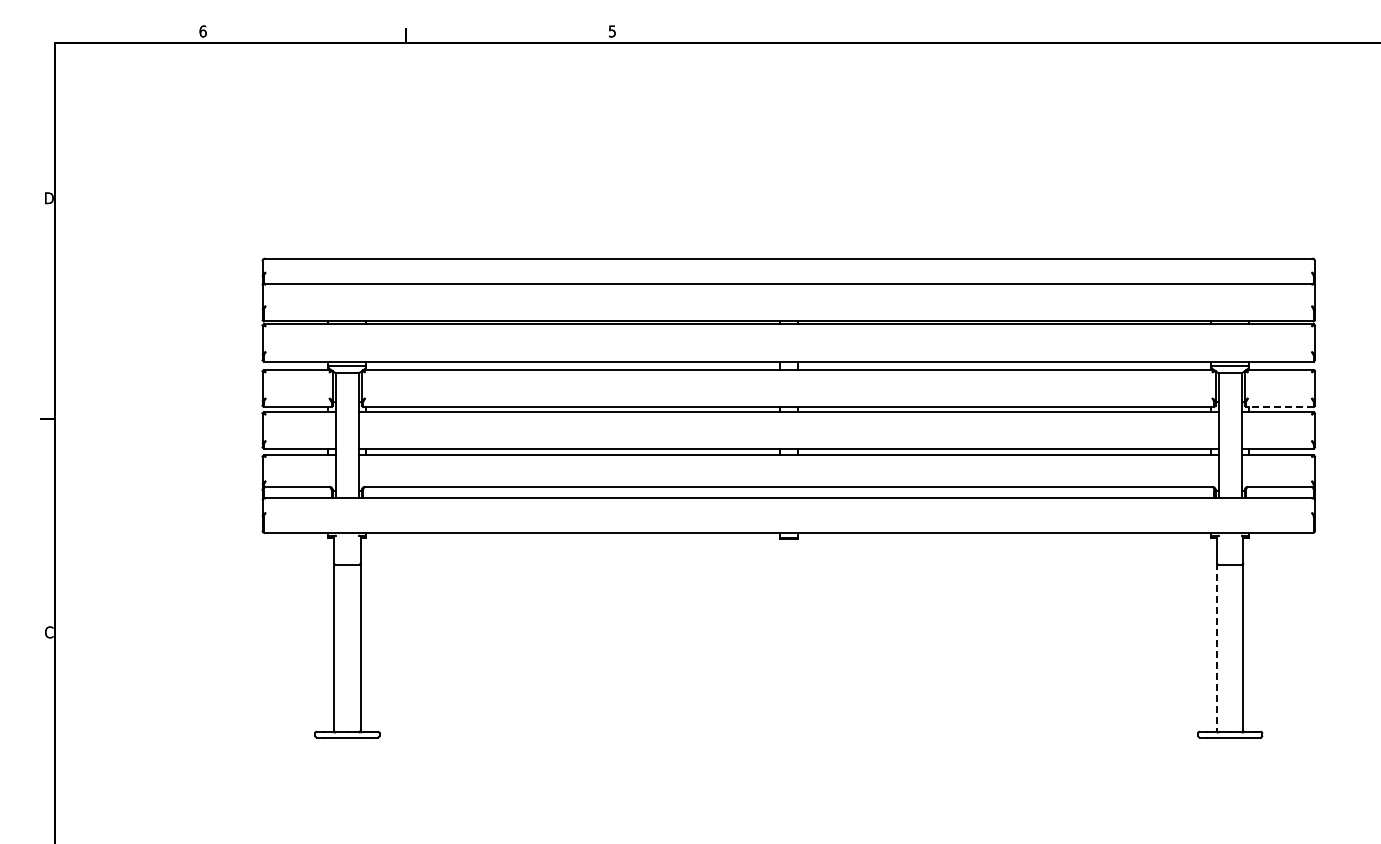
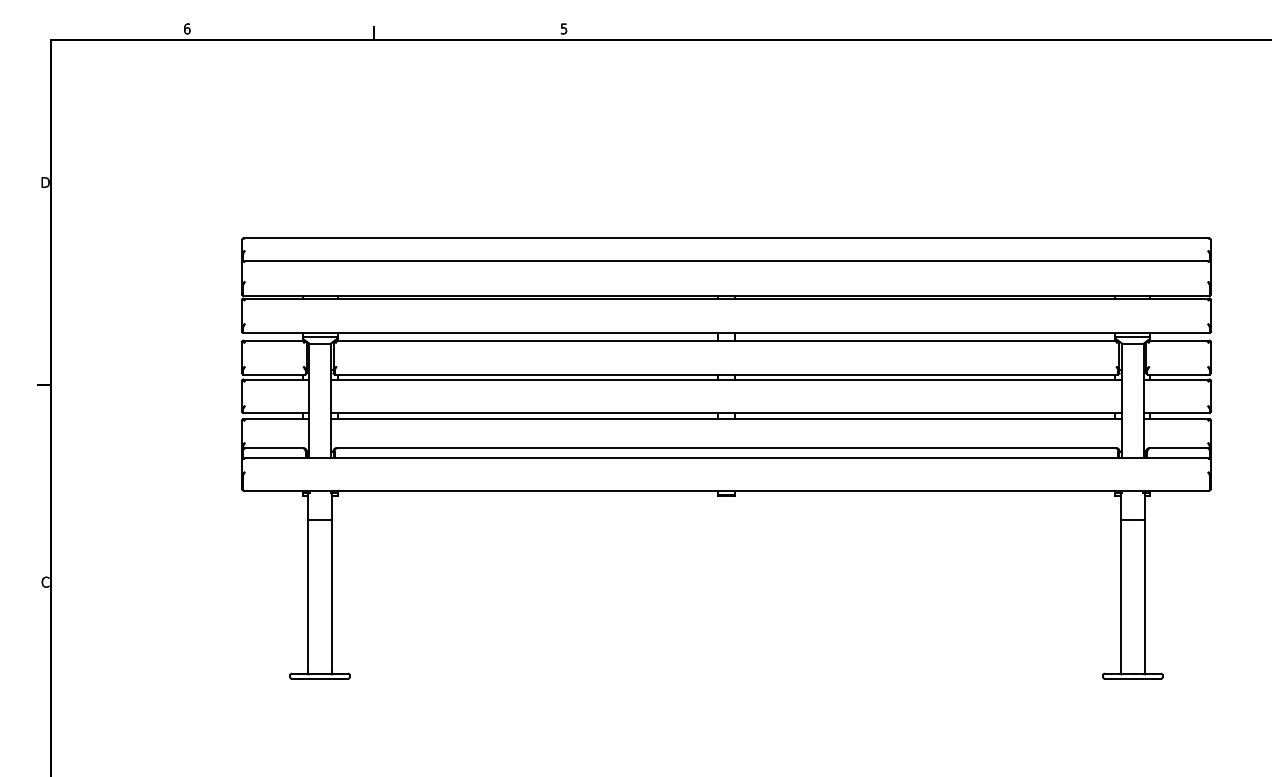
line: (1279, 406) -> (1178, 374), dashed -> solid
line: (1217, 646) -> (1121, 595), dashed -> solid

